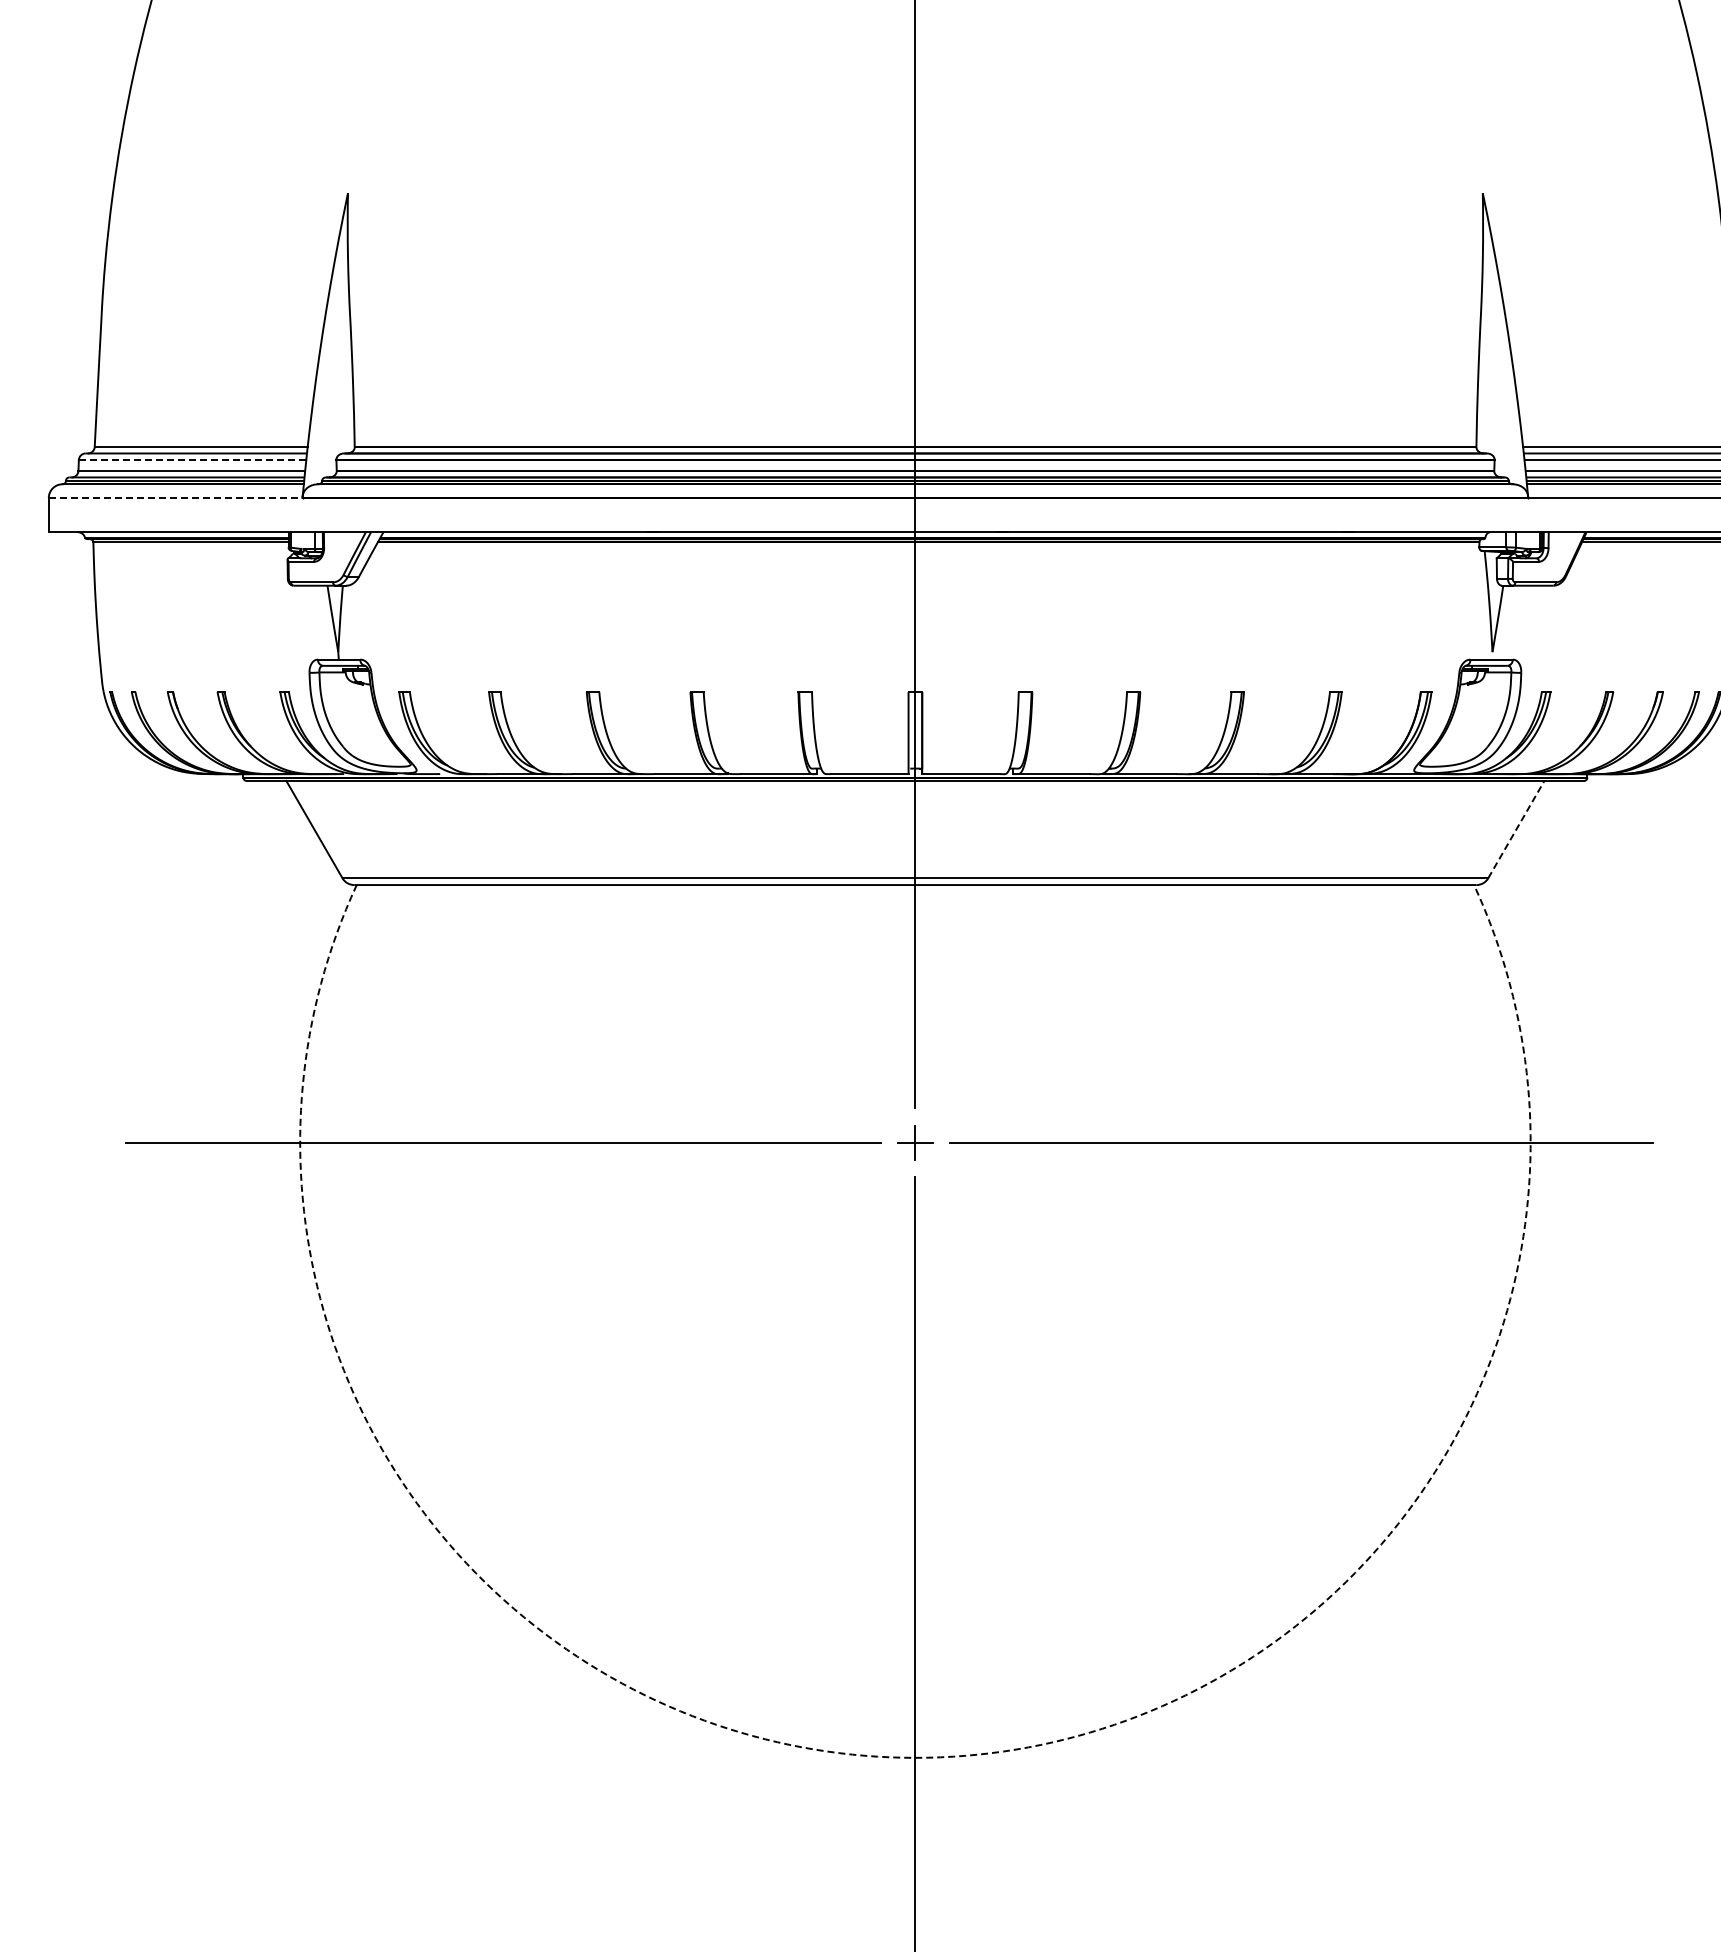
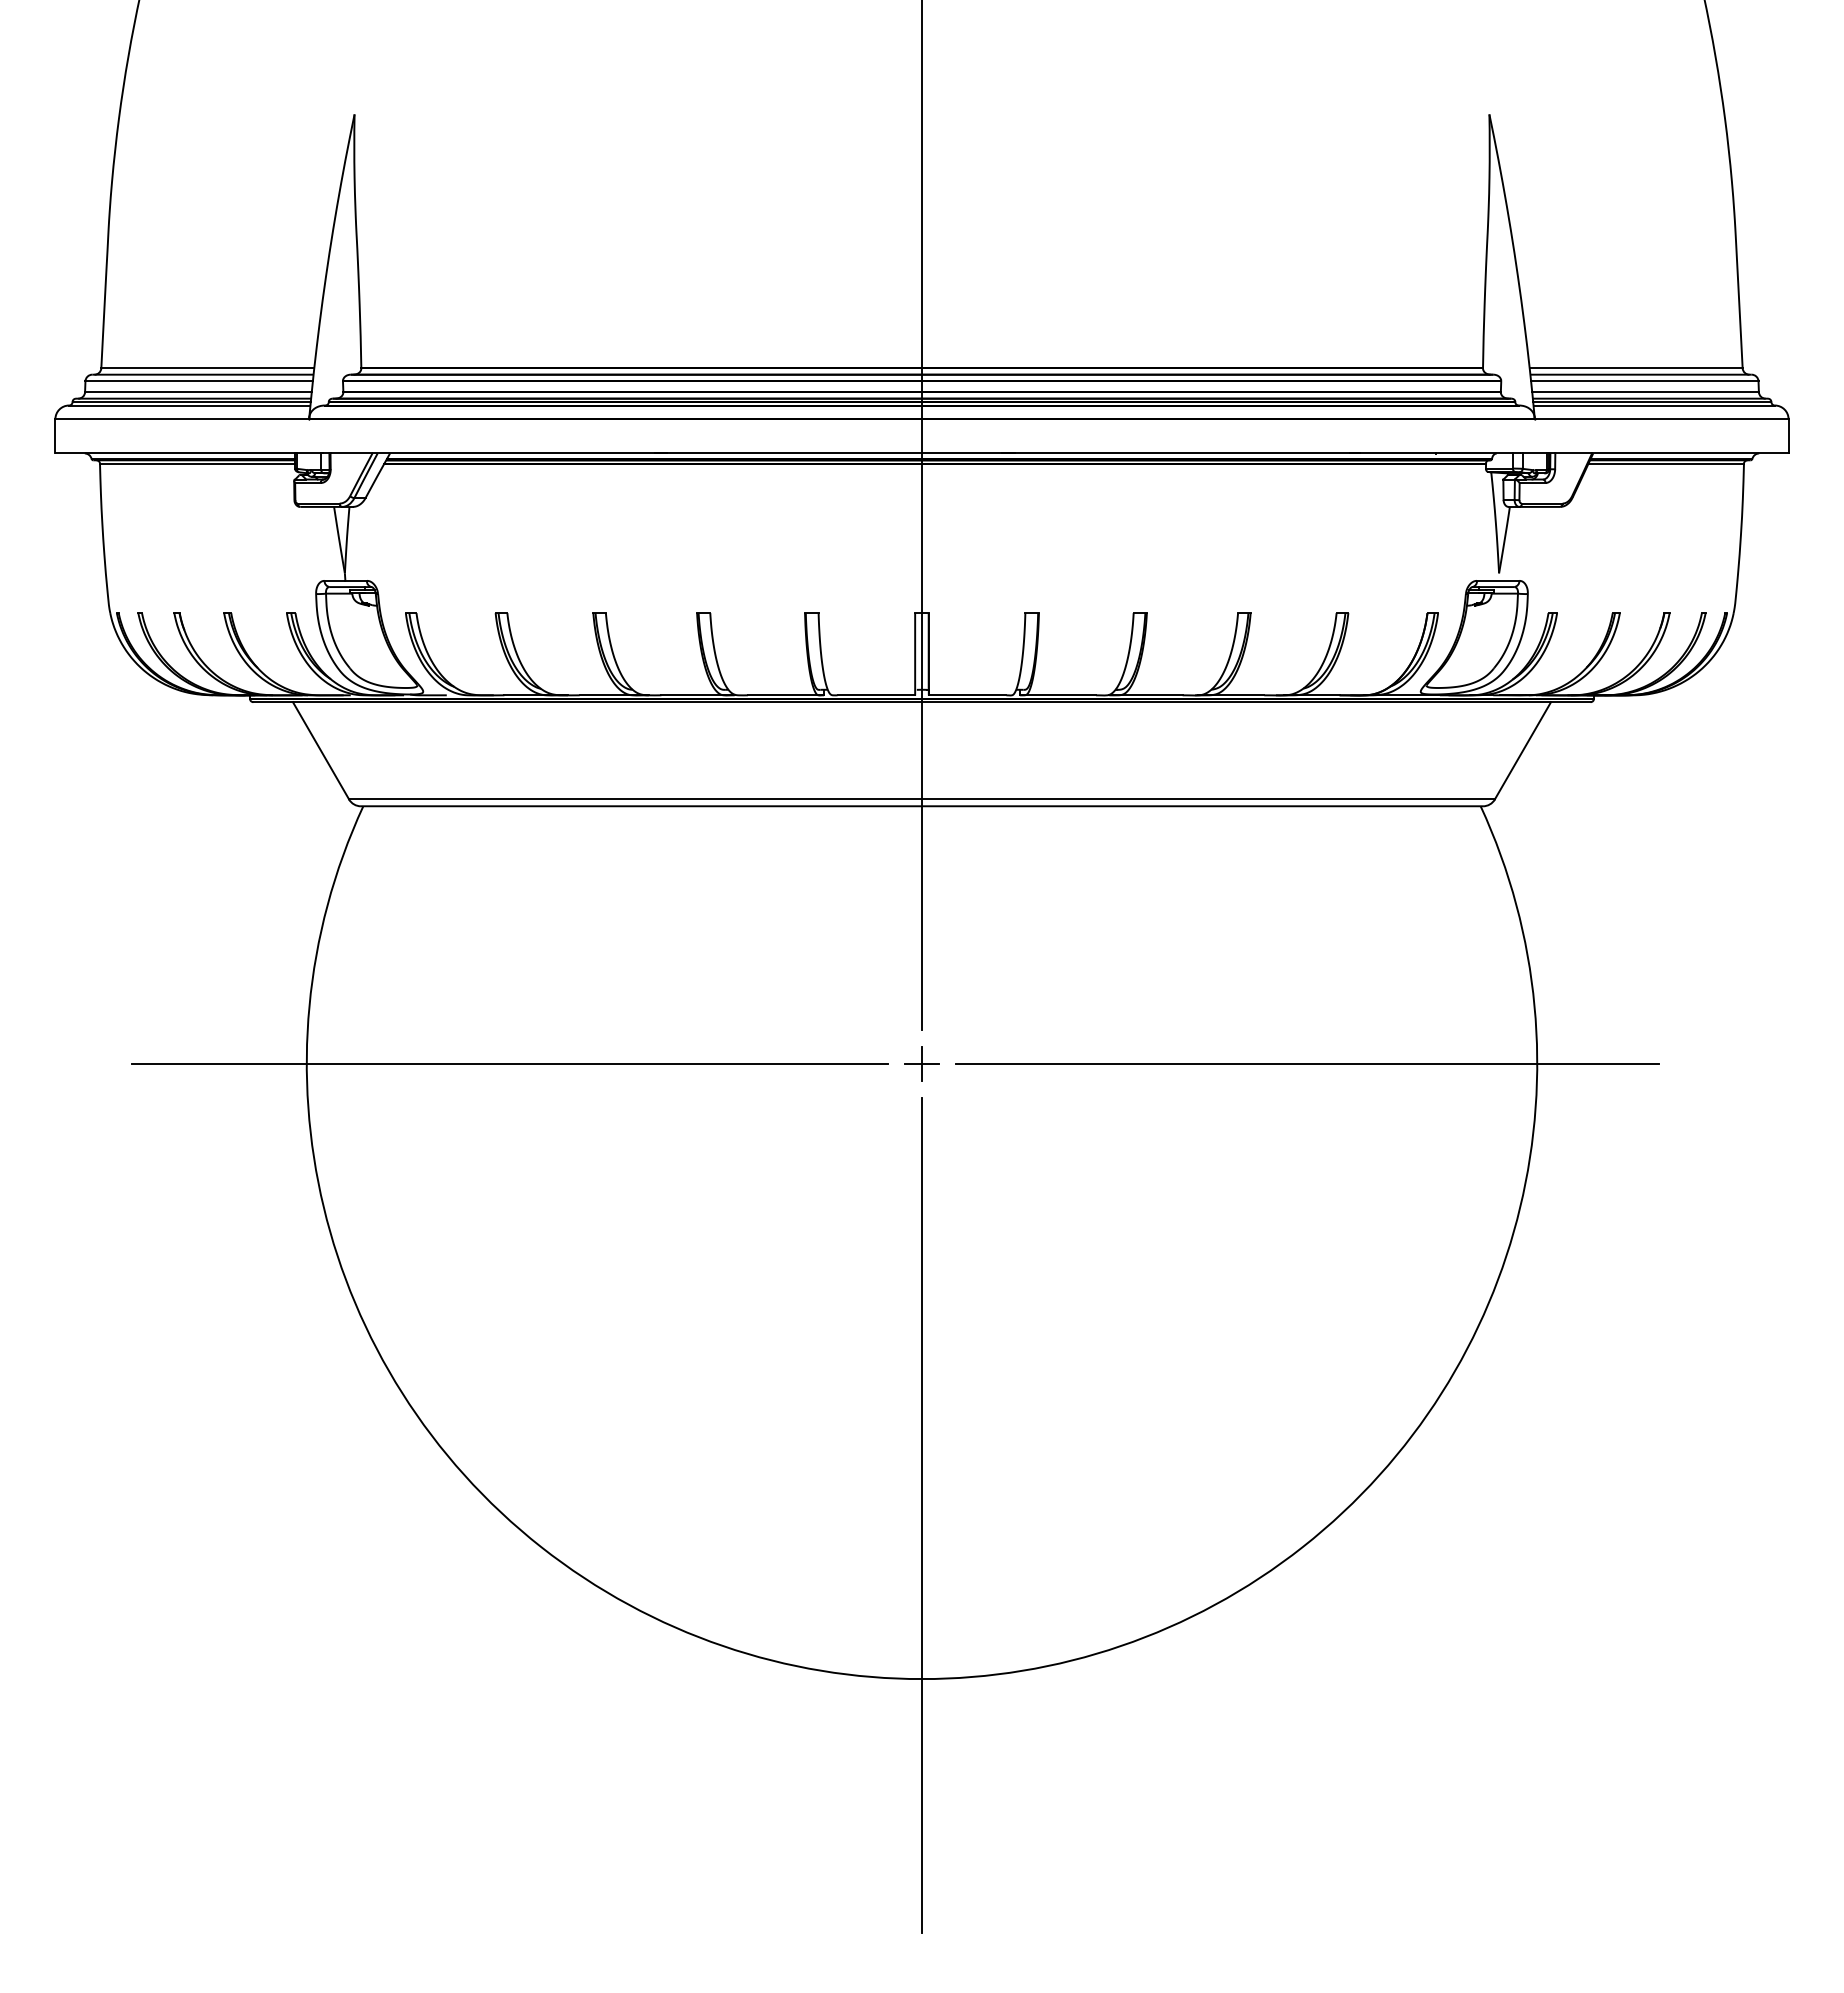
line: (192, 460) -> (199, 381), dashed -> solid
line: (175, 498) -> (182, 419), dashed -> solid
line: (1516, 829) -> (1523, 750), dashed -> solid
arc: (915, 1758) -> (922, 1679), dashed -> solid

